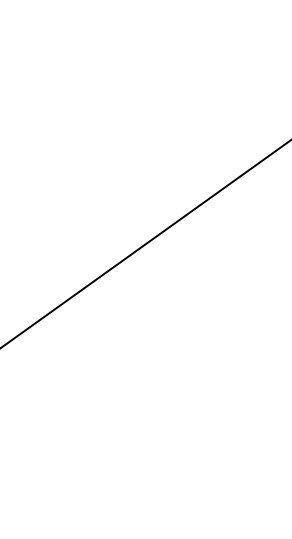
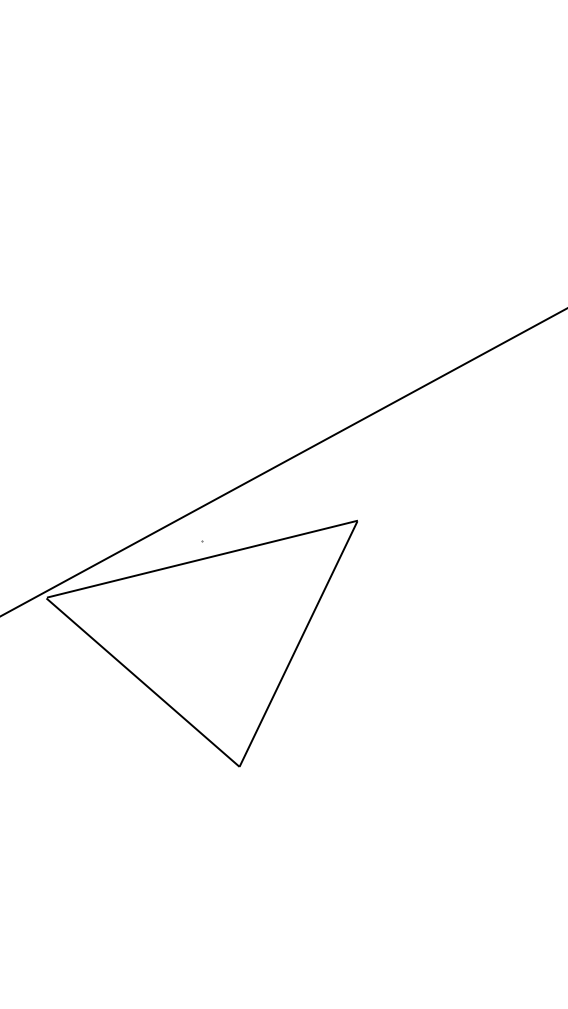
hatch: (75, 353) -> (194, 629), added

